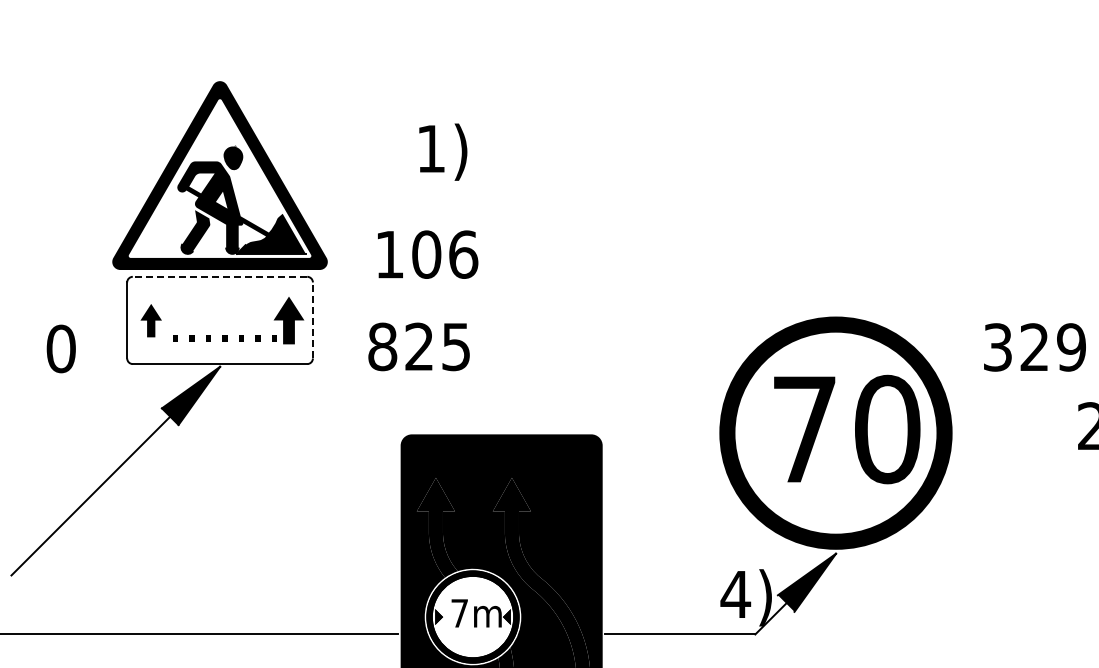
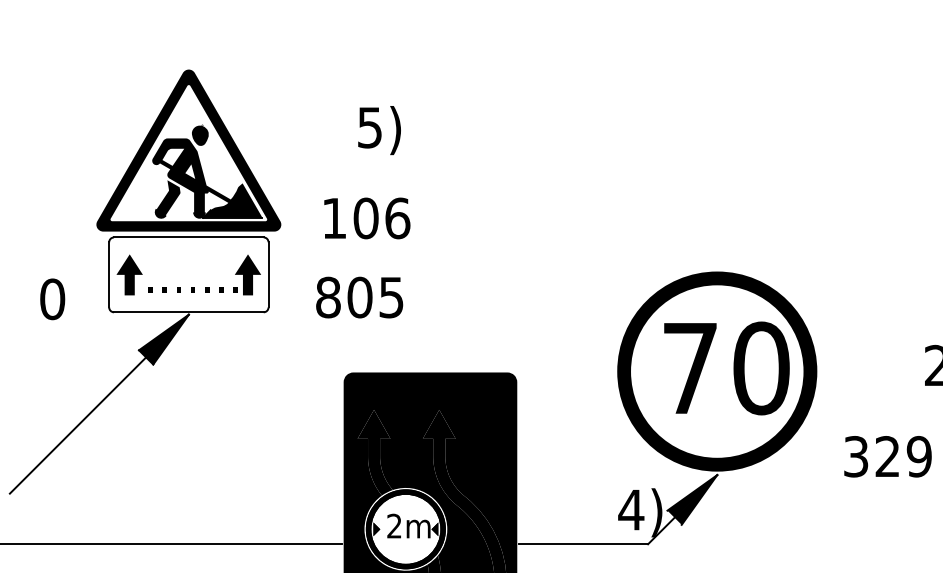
text: (430, 149) -> (369, 128), 1) -> 5)
line: (219, 276) -> (188, 237), dashed -> solid
part: (151, 320) -> (130, 274), size x1.43
line: (312, 320) -> (268, 274), dashed -> solid
text: (419, 346) -> (359, 297), 825 -> 805
text: (1034, 347) -> (887, 456), moved
text: (459, 612) -> (394, 525), 7m -> 2m

